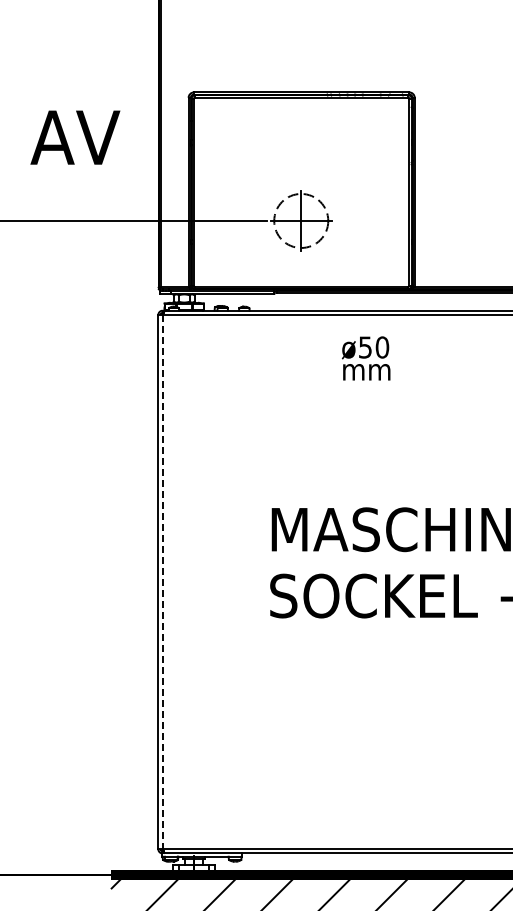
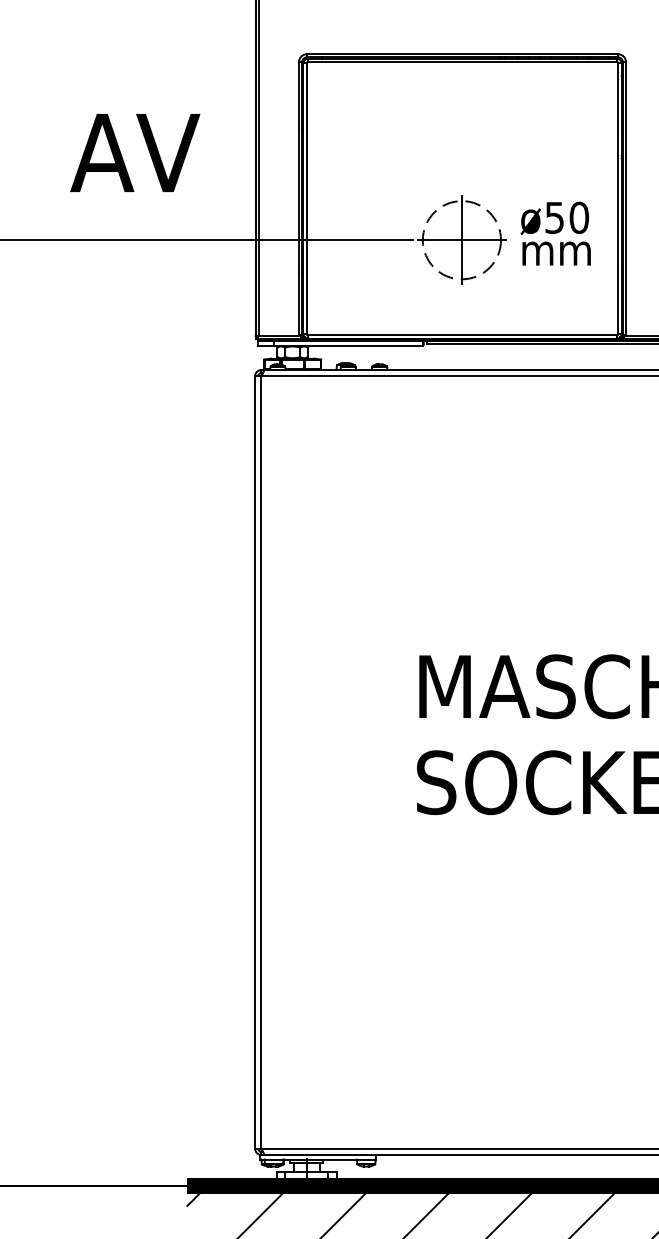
text: (75, 137) -> (135, 152), moved
text: (365, 358) -> (554, 233), moved
line: (162, 582) -> (261, 763), dashed -> solid

